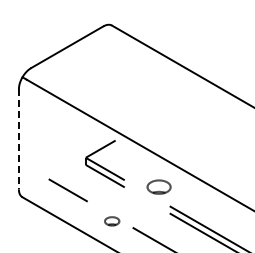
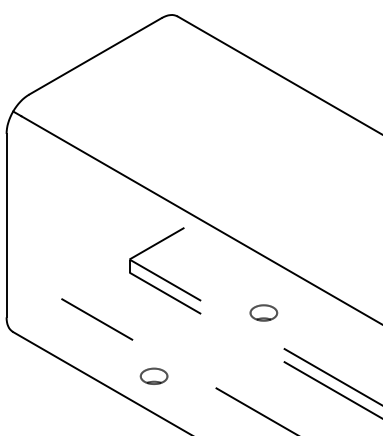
line: (18, 139) -> (5, 225), dashed -> solid
part: (158, 186) -> (263, 312), size x0.62
part: (112, 221) -> (154, 376), moved

